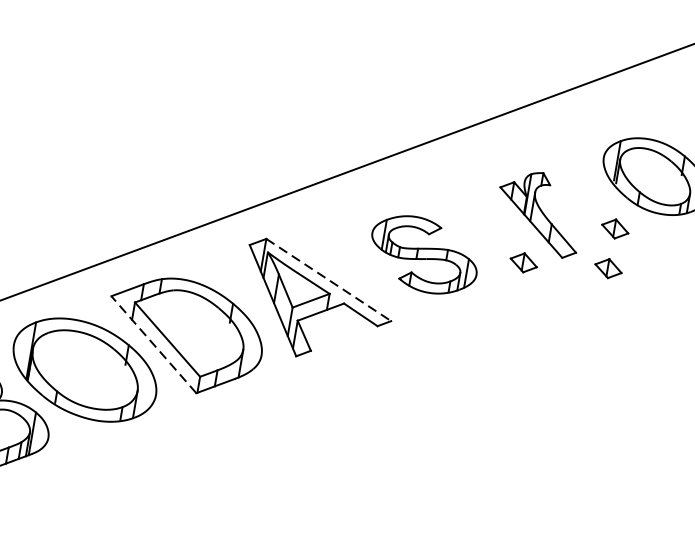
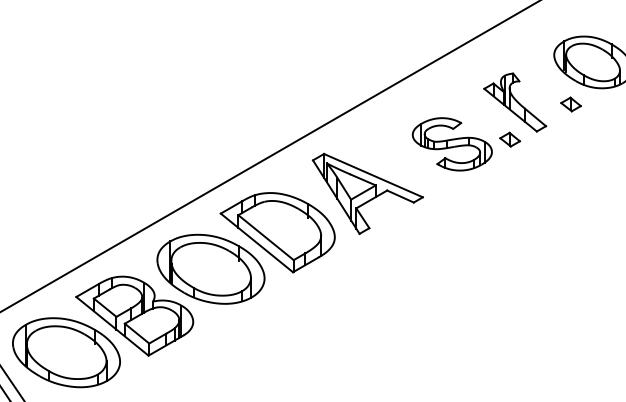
part: (423, 255) -> (451, 144), moved
part: (607, 268) -> (570, 133), removed
line: (328, 279) -> (373, 175), dashed -> solid
line: (153, 344) -> (256, 242), dashed -> solid

